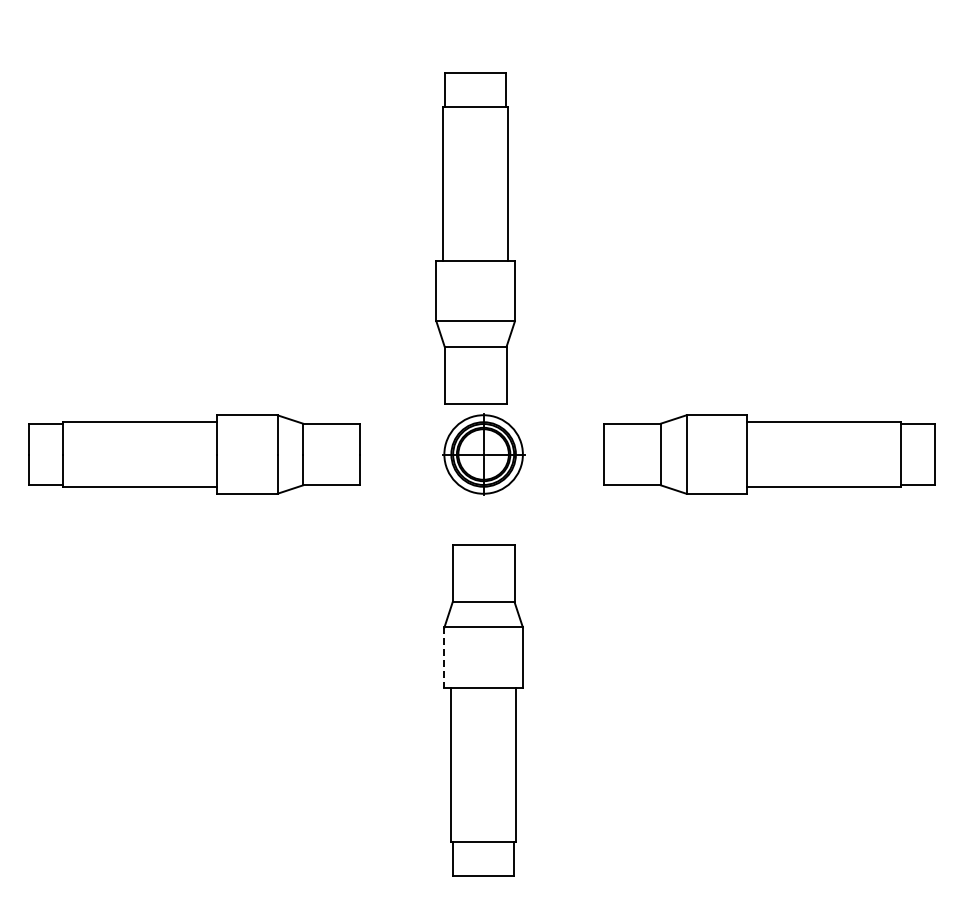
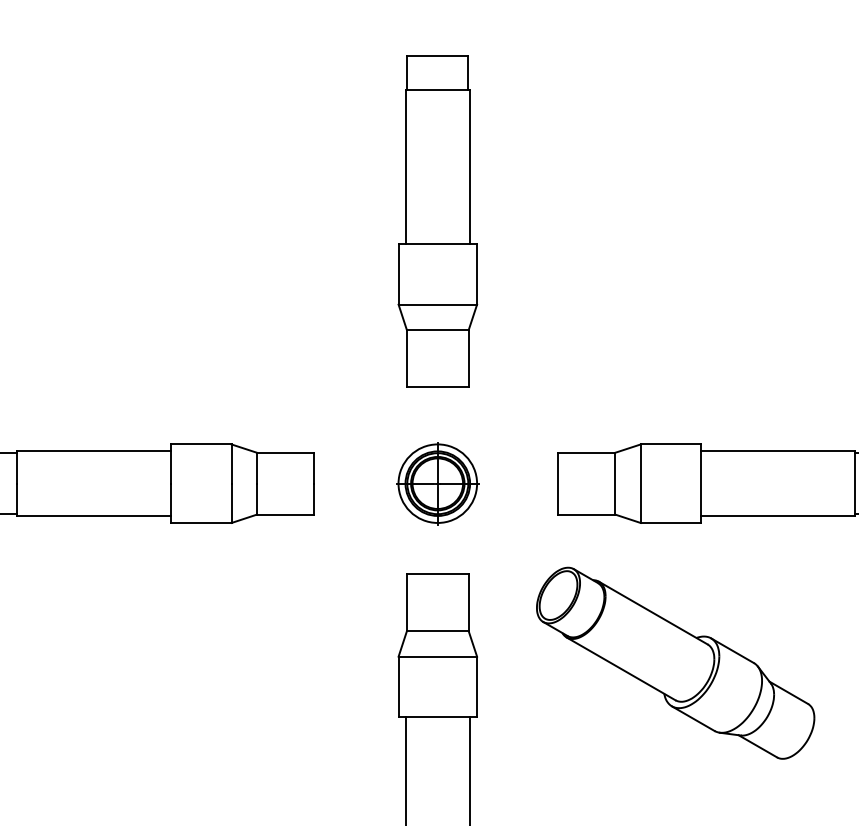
part: (475, 238) -> (437, 221), moved
part: (721, 633) -> (675, 662), added
line: (444, 658) -> (398, 687), dashed -> solid

